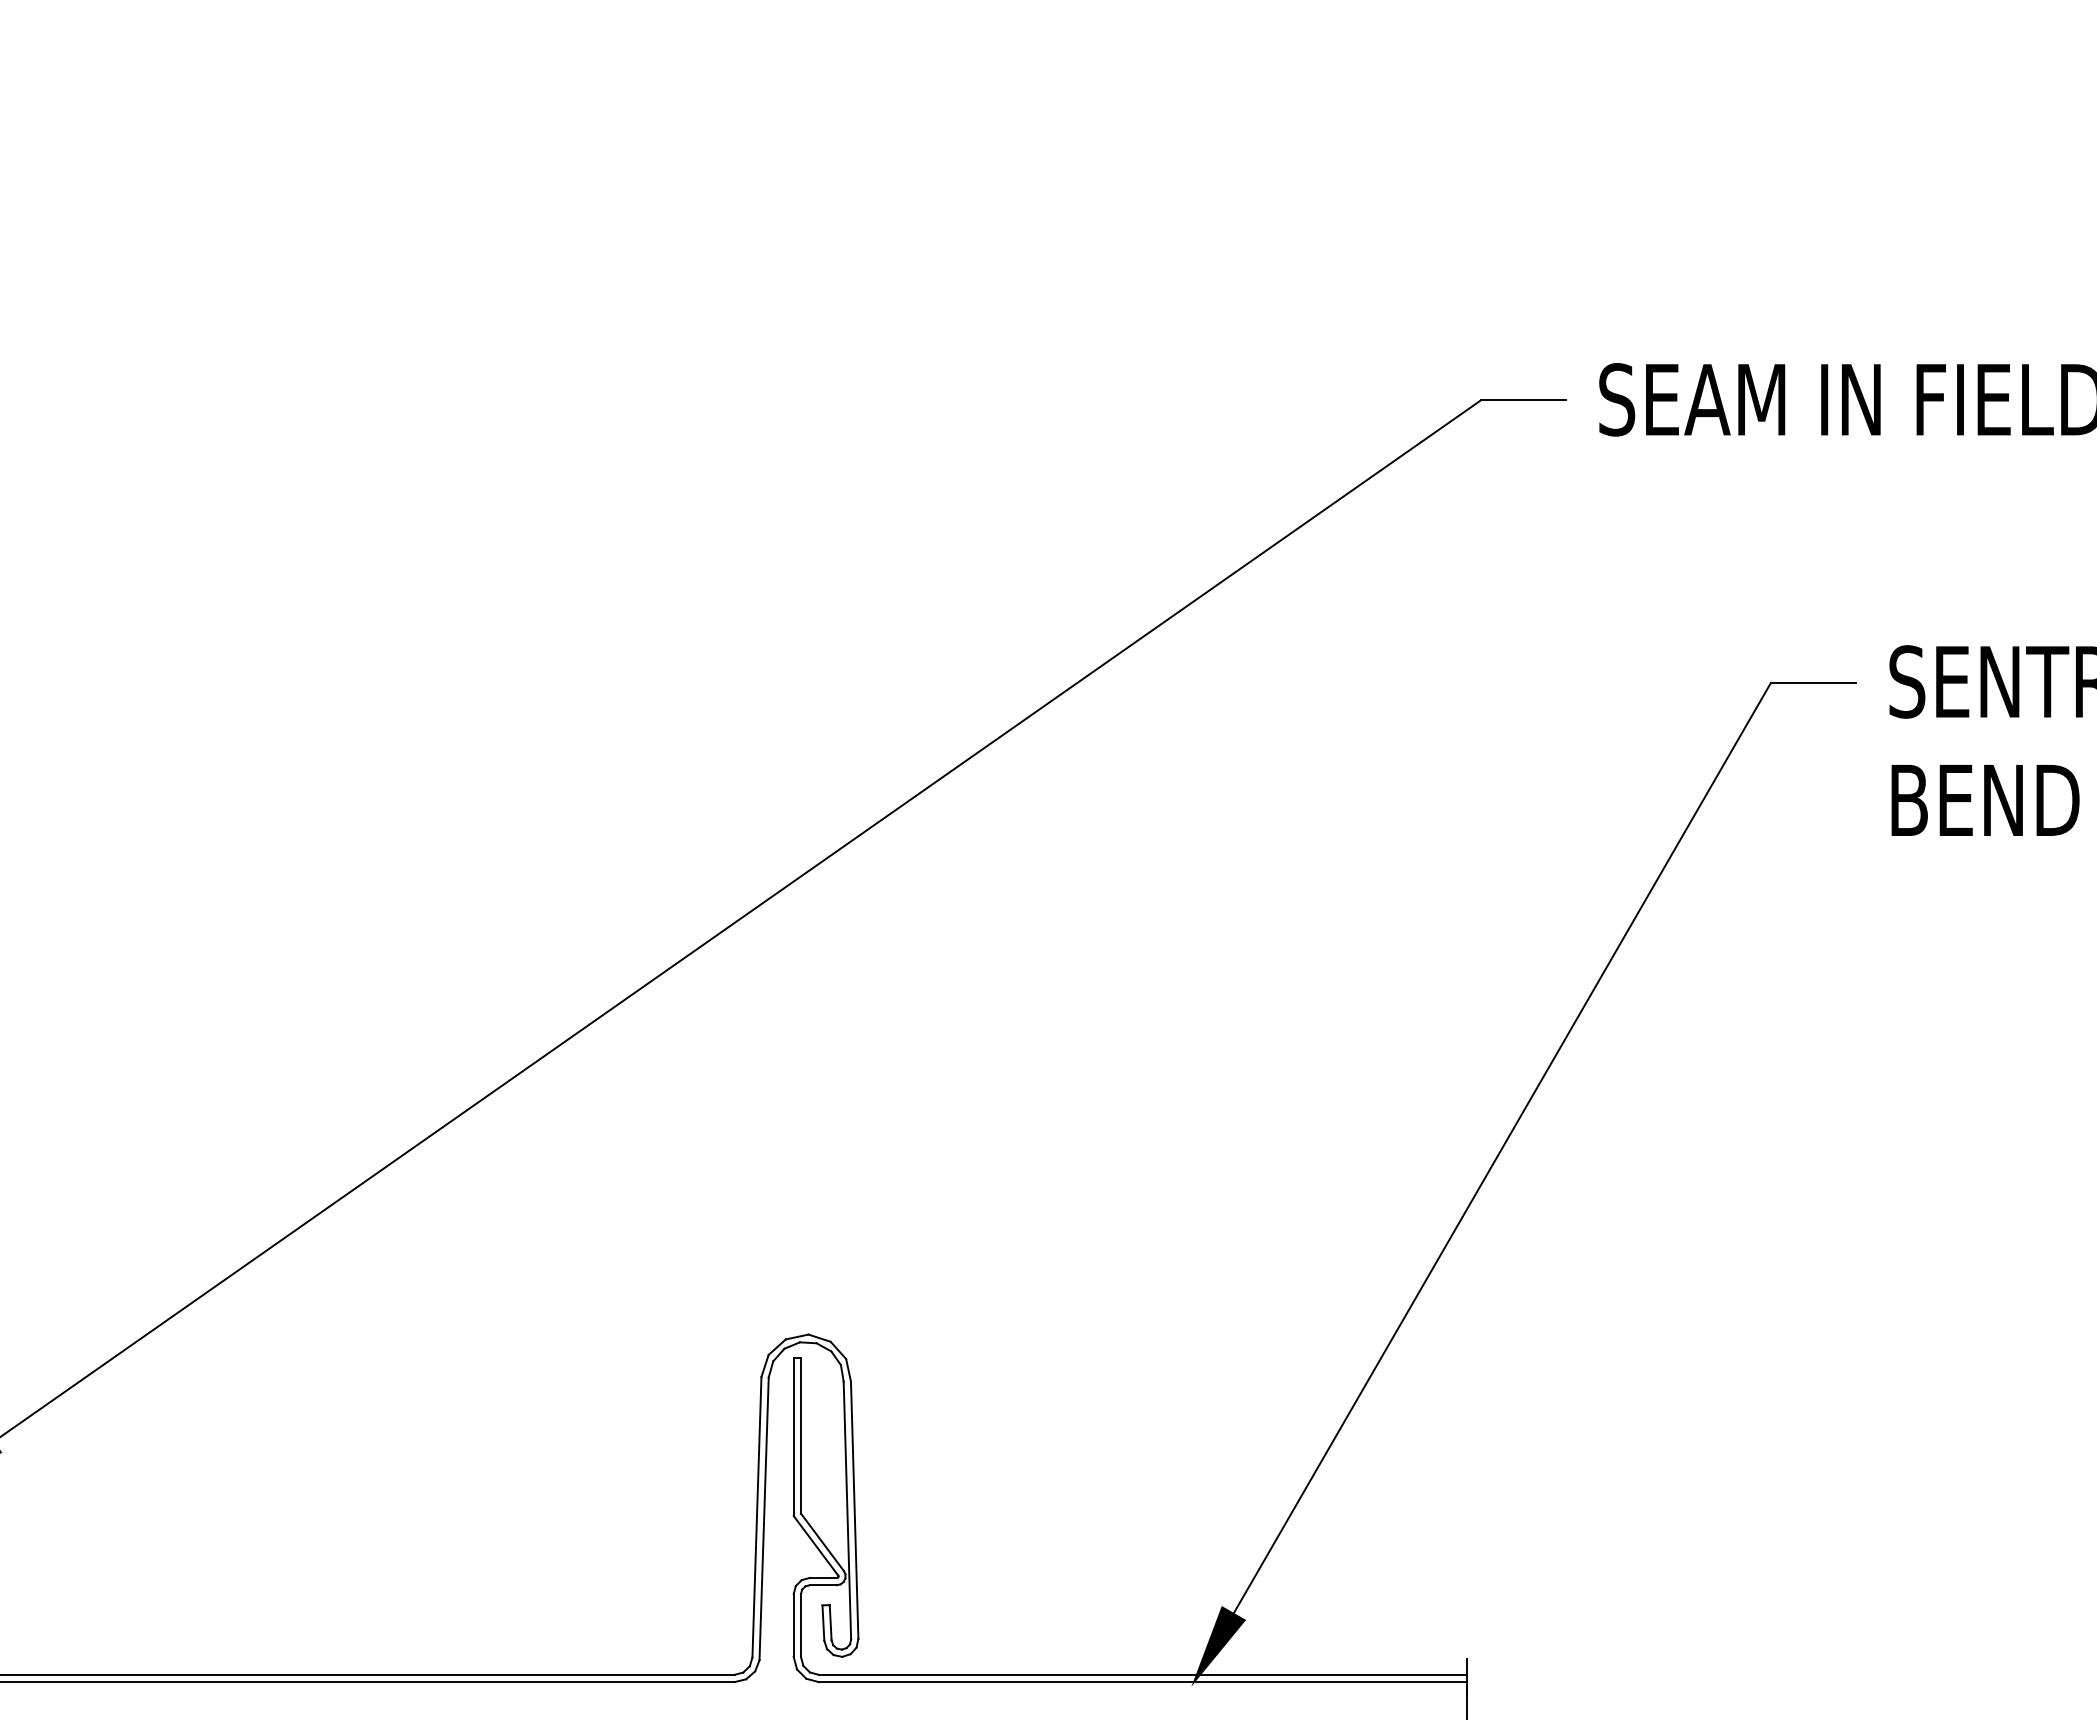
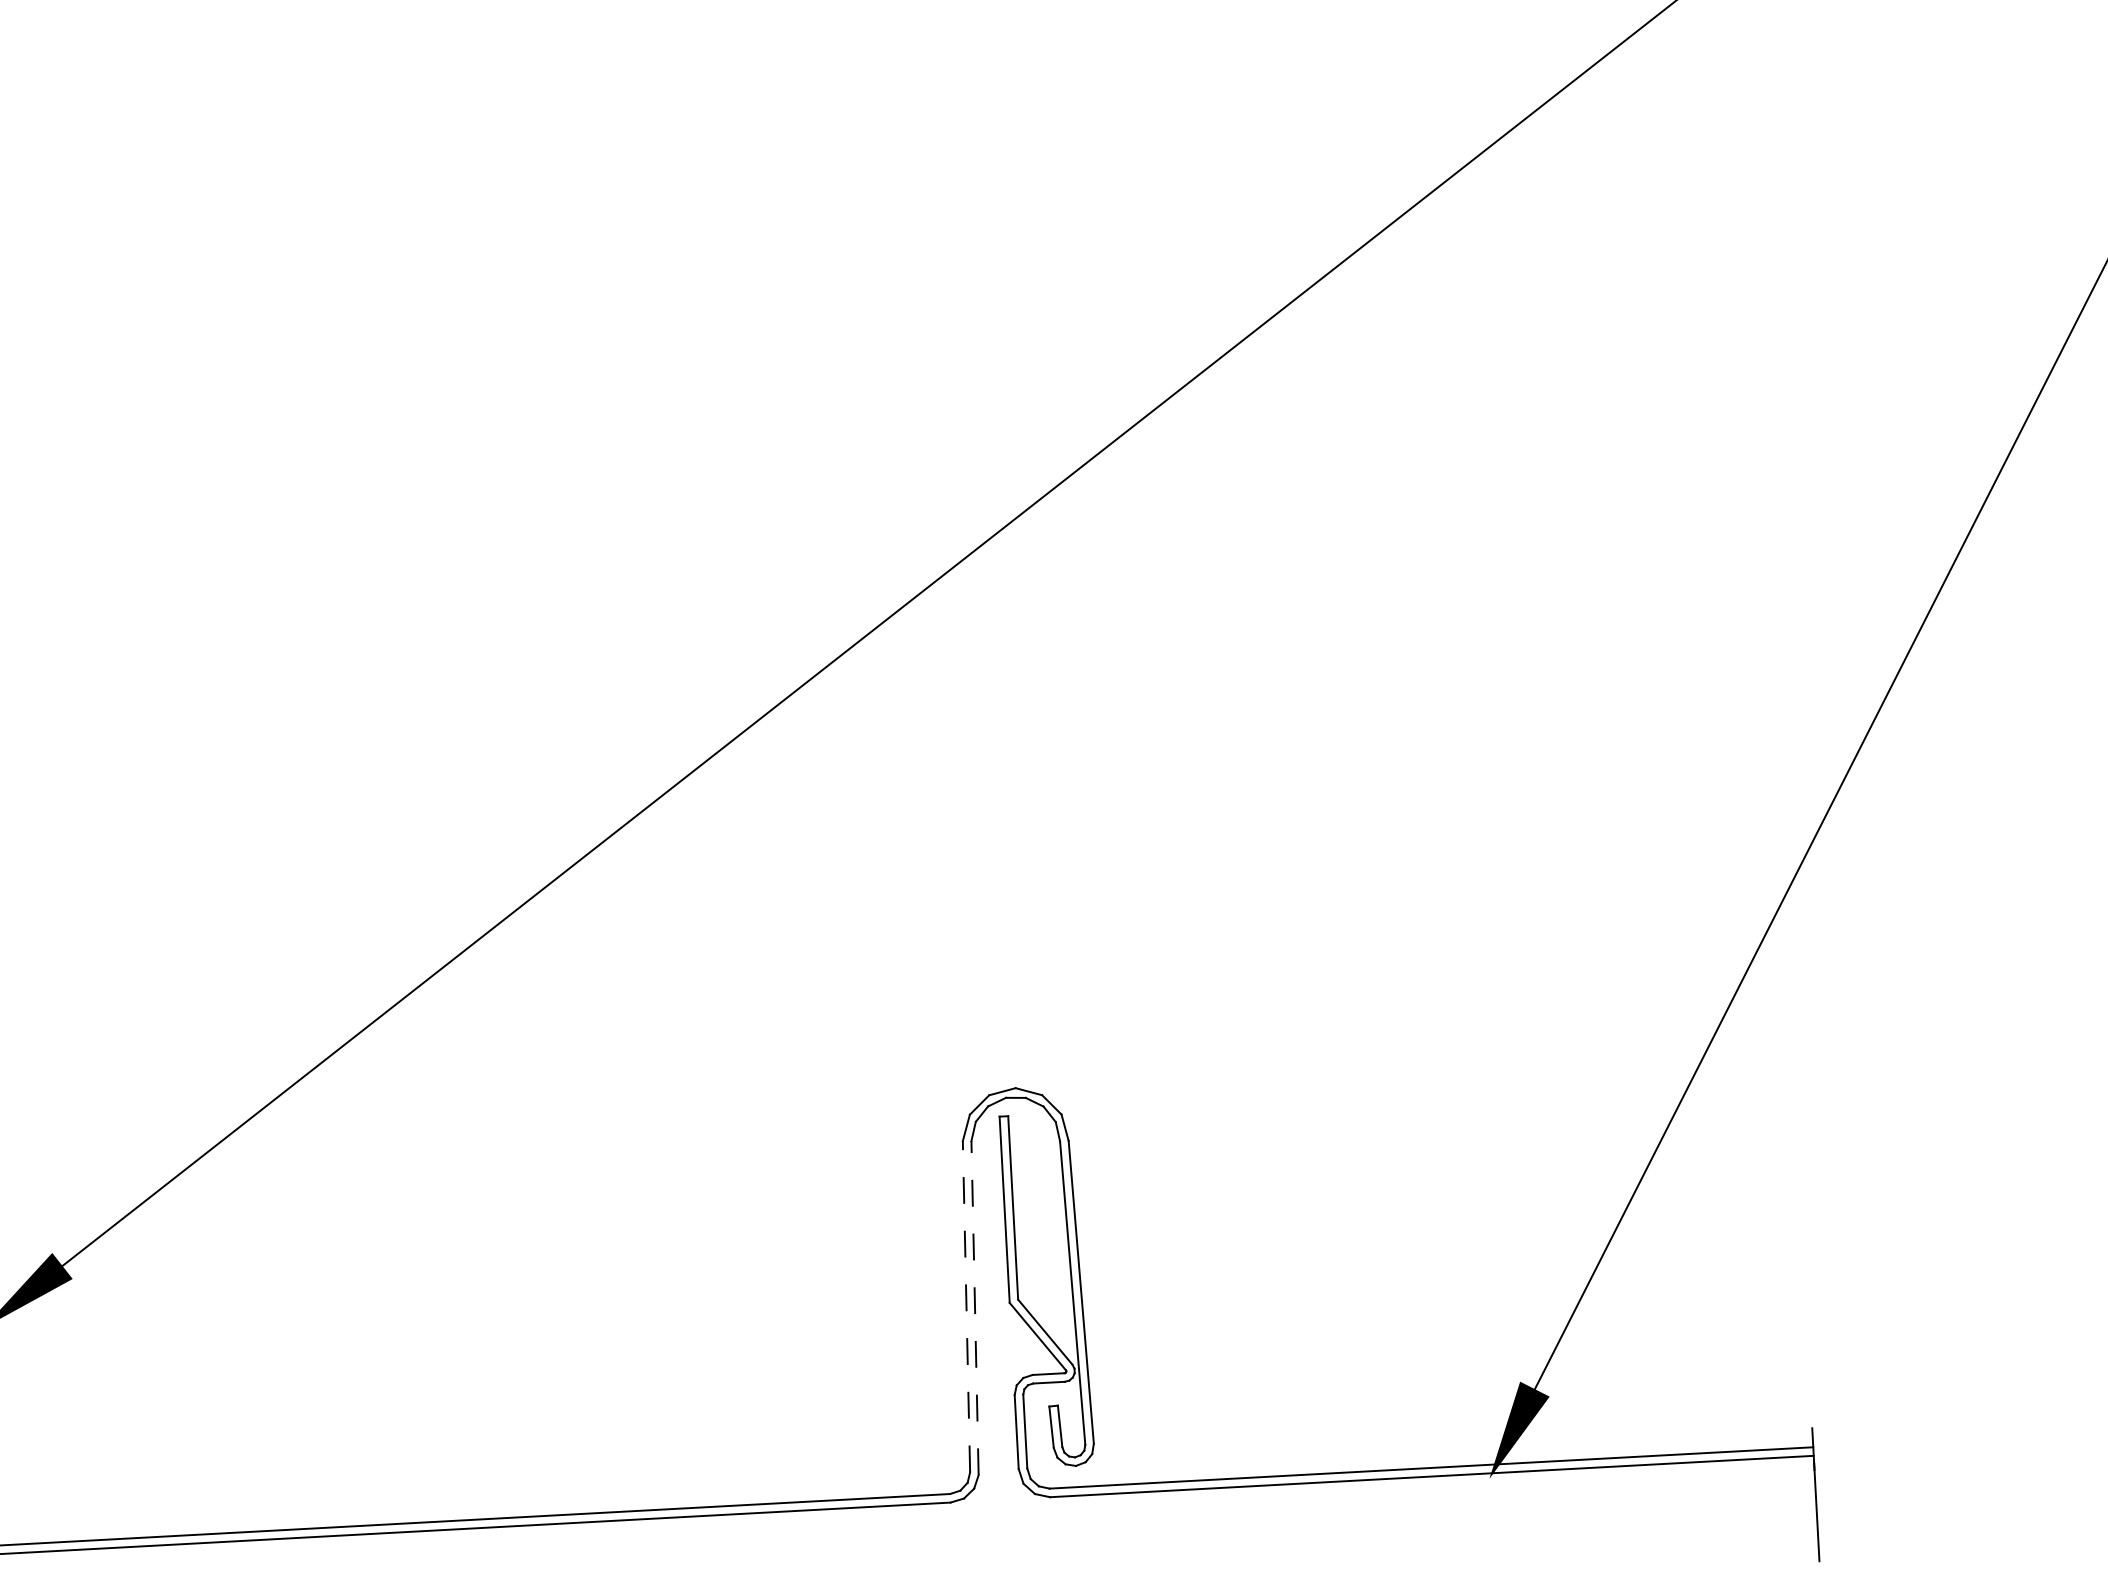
line: (756, 1516) -> (965, 1305), solid -> dashed
line: (764, 1518) -> (975, 1307), solid -> dashed

